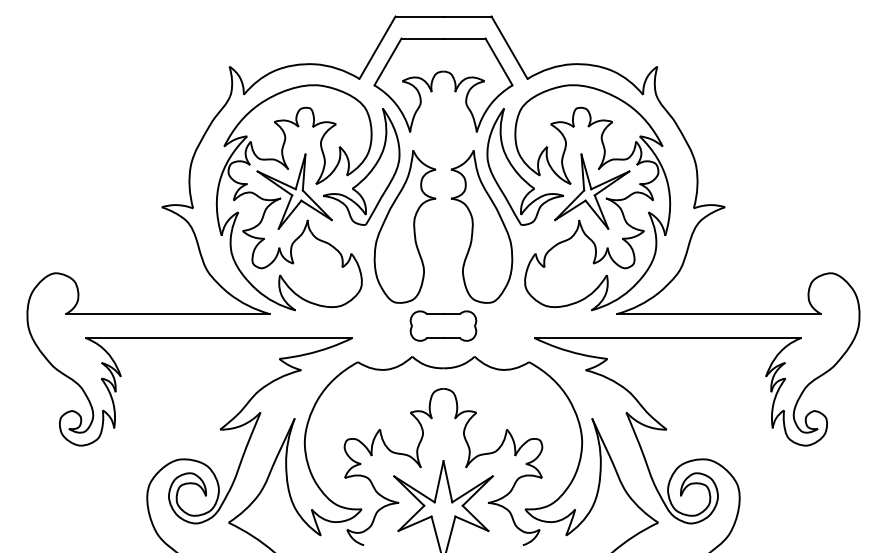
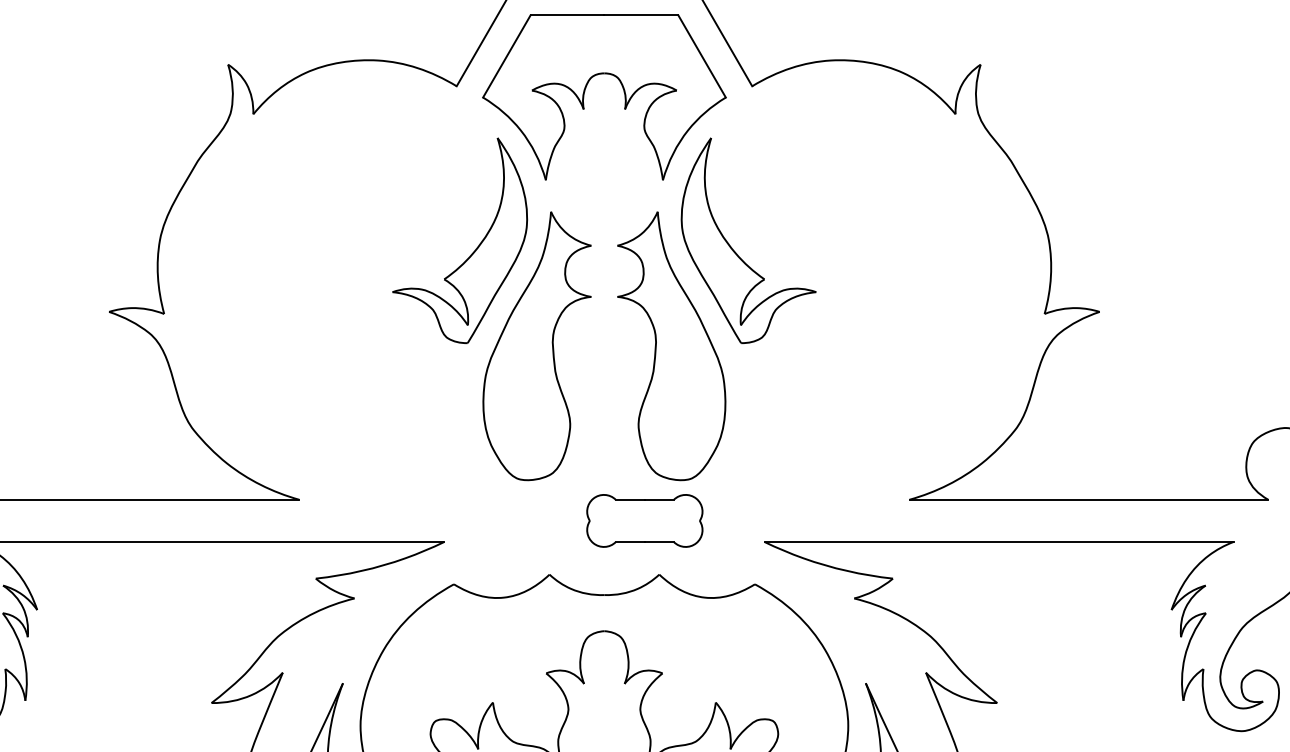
part: (293, 197) -> (340, 294), removed
part: (592, 197) -> (866, 294), removed
part: (443, 325) -> (644, 519), moved

